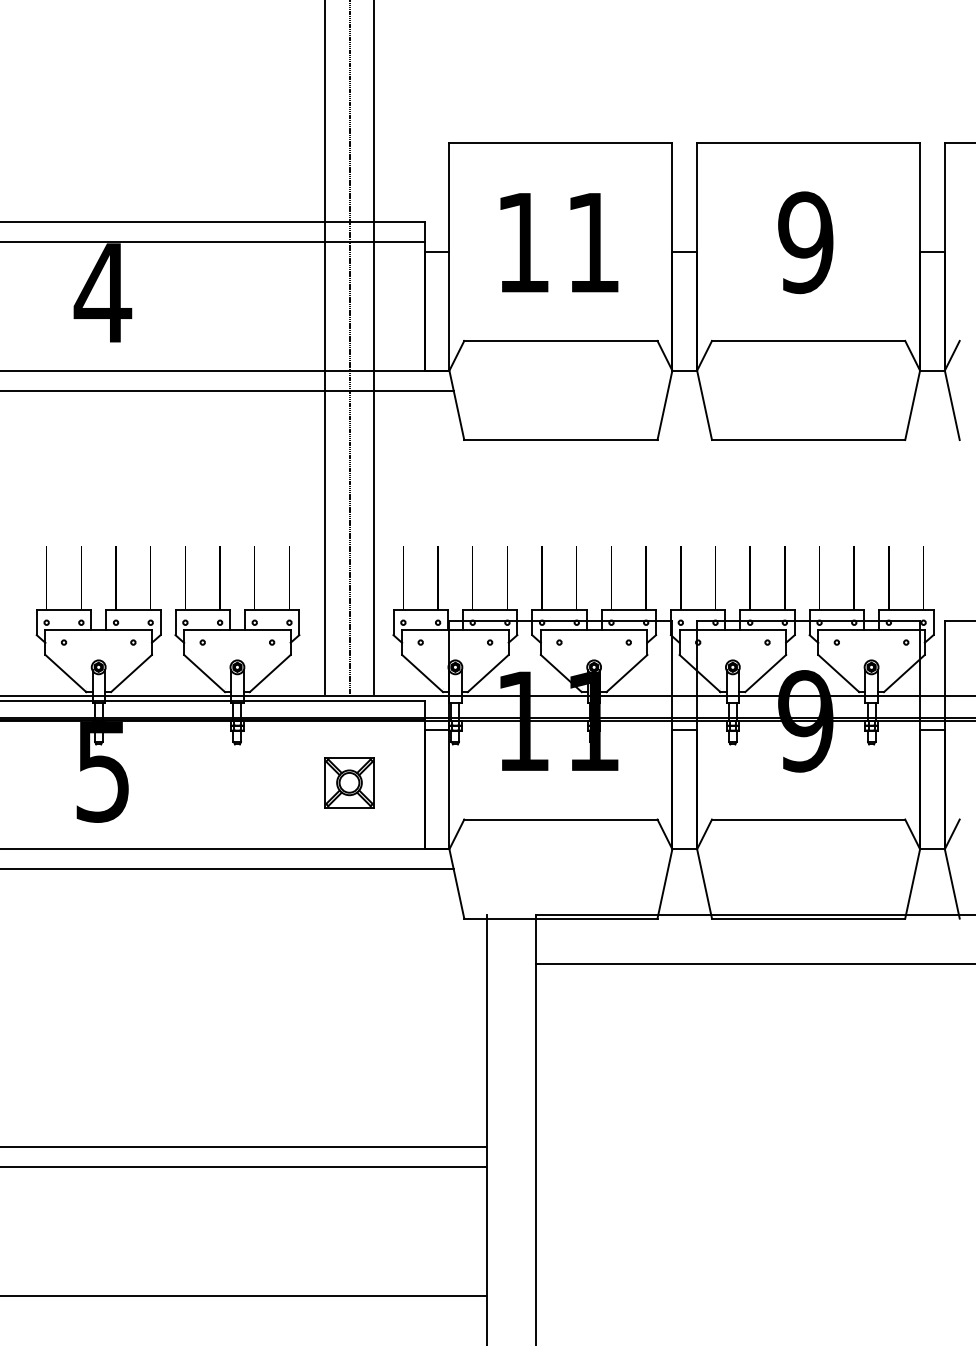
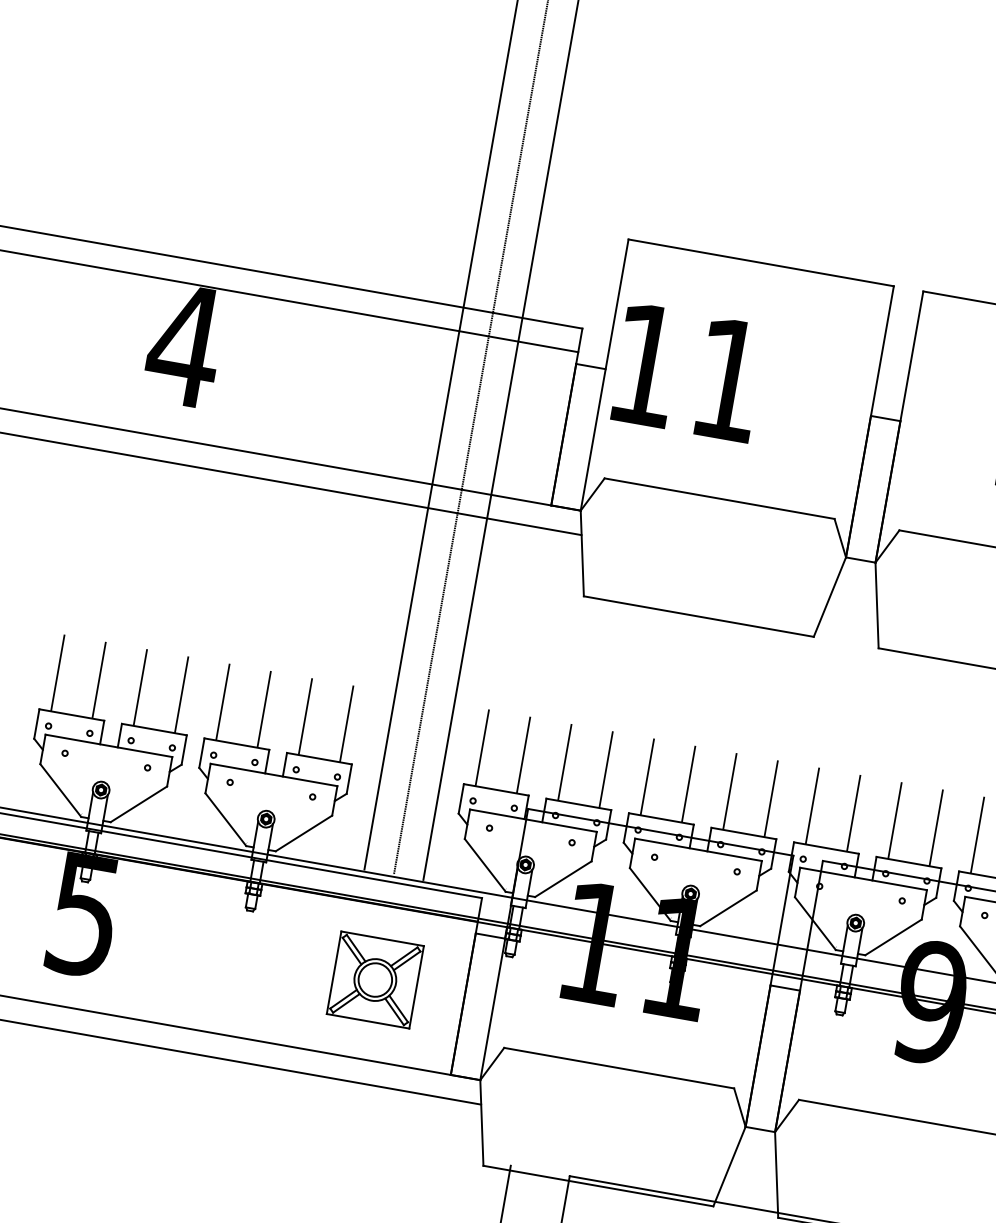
text: (559, 242) -> (688, 372), moved
part: (349, 782) -> (375, 979), size x1.4

